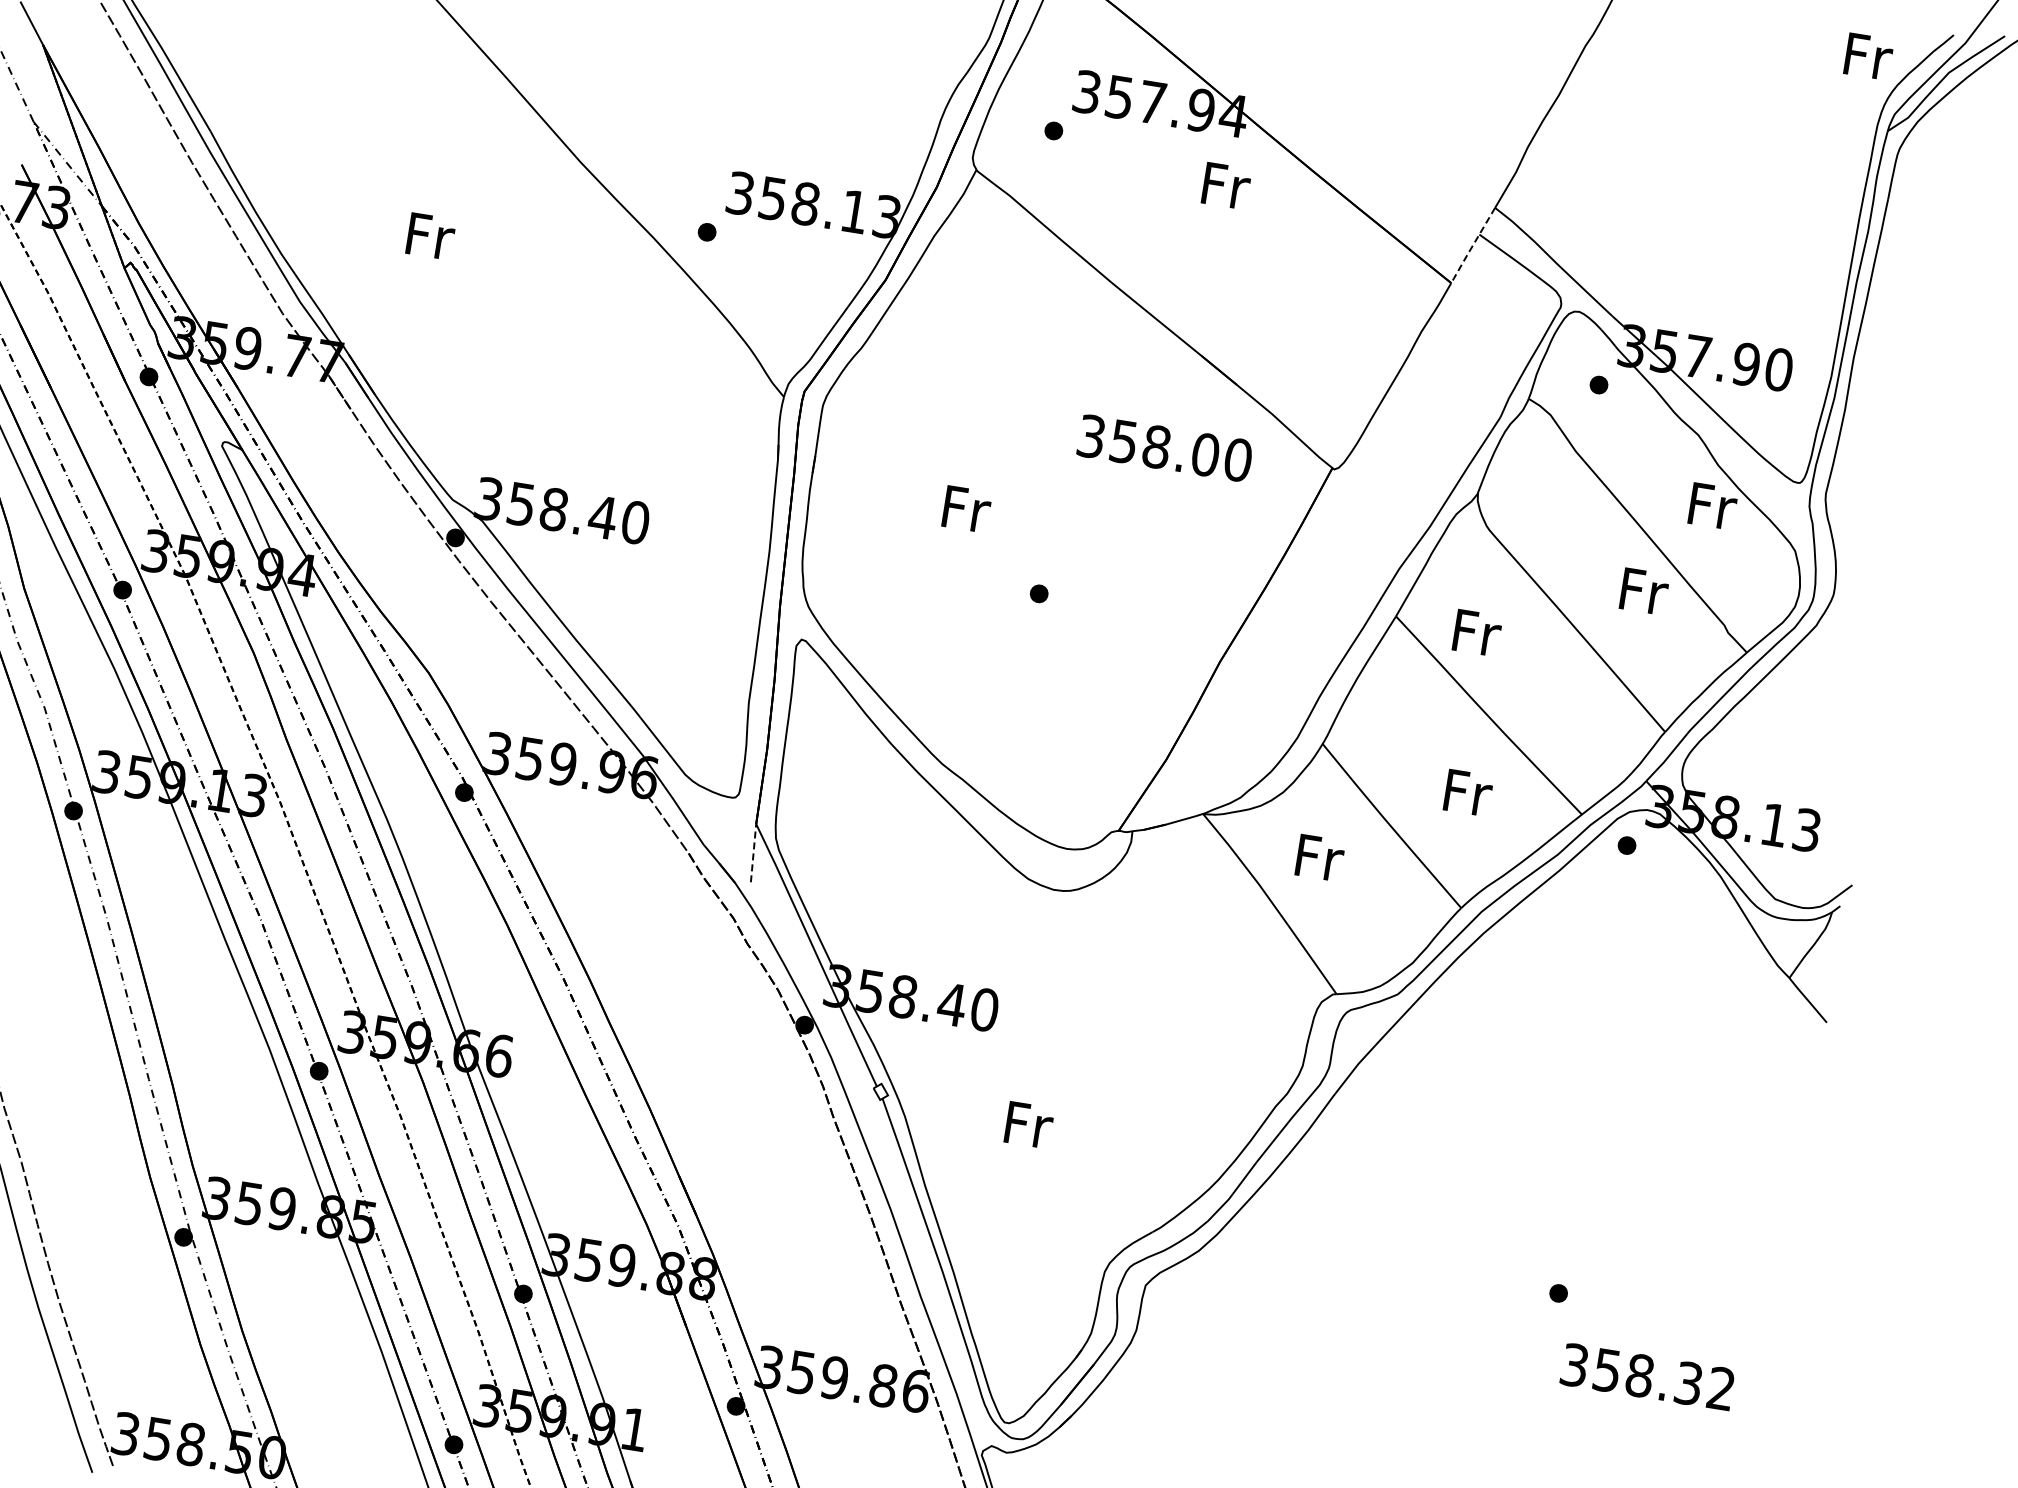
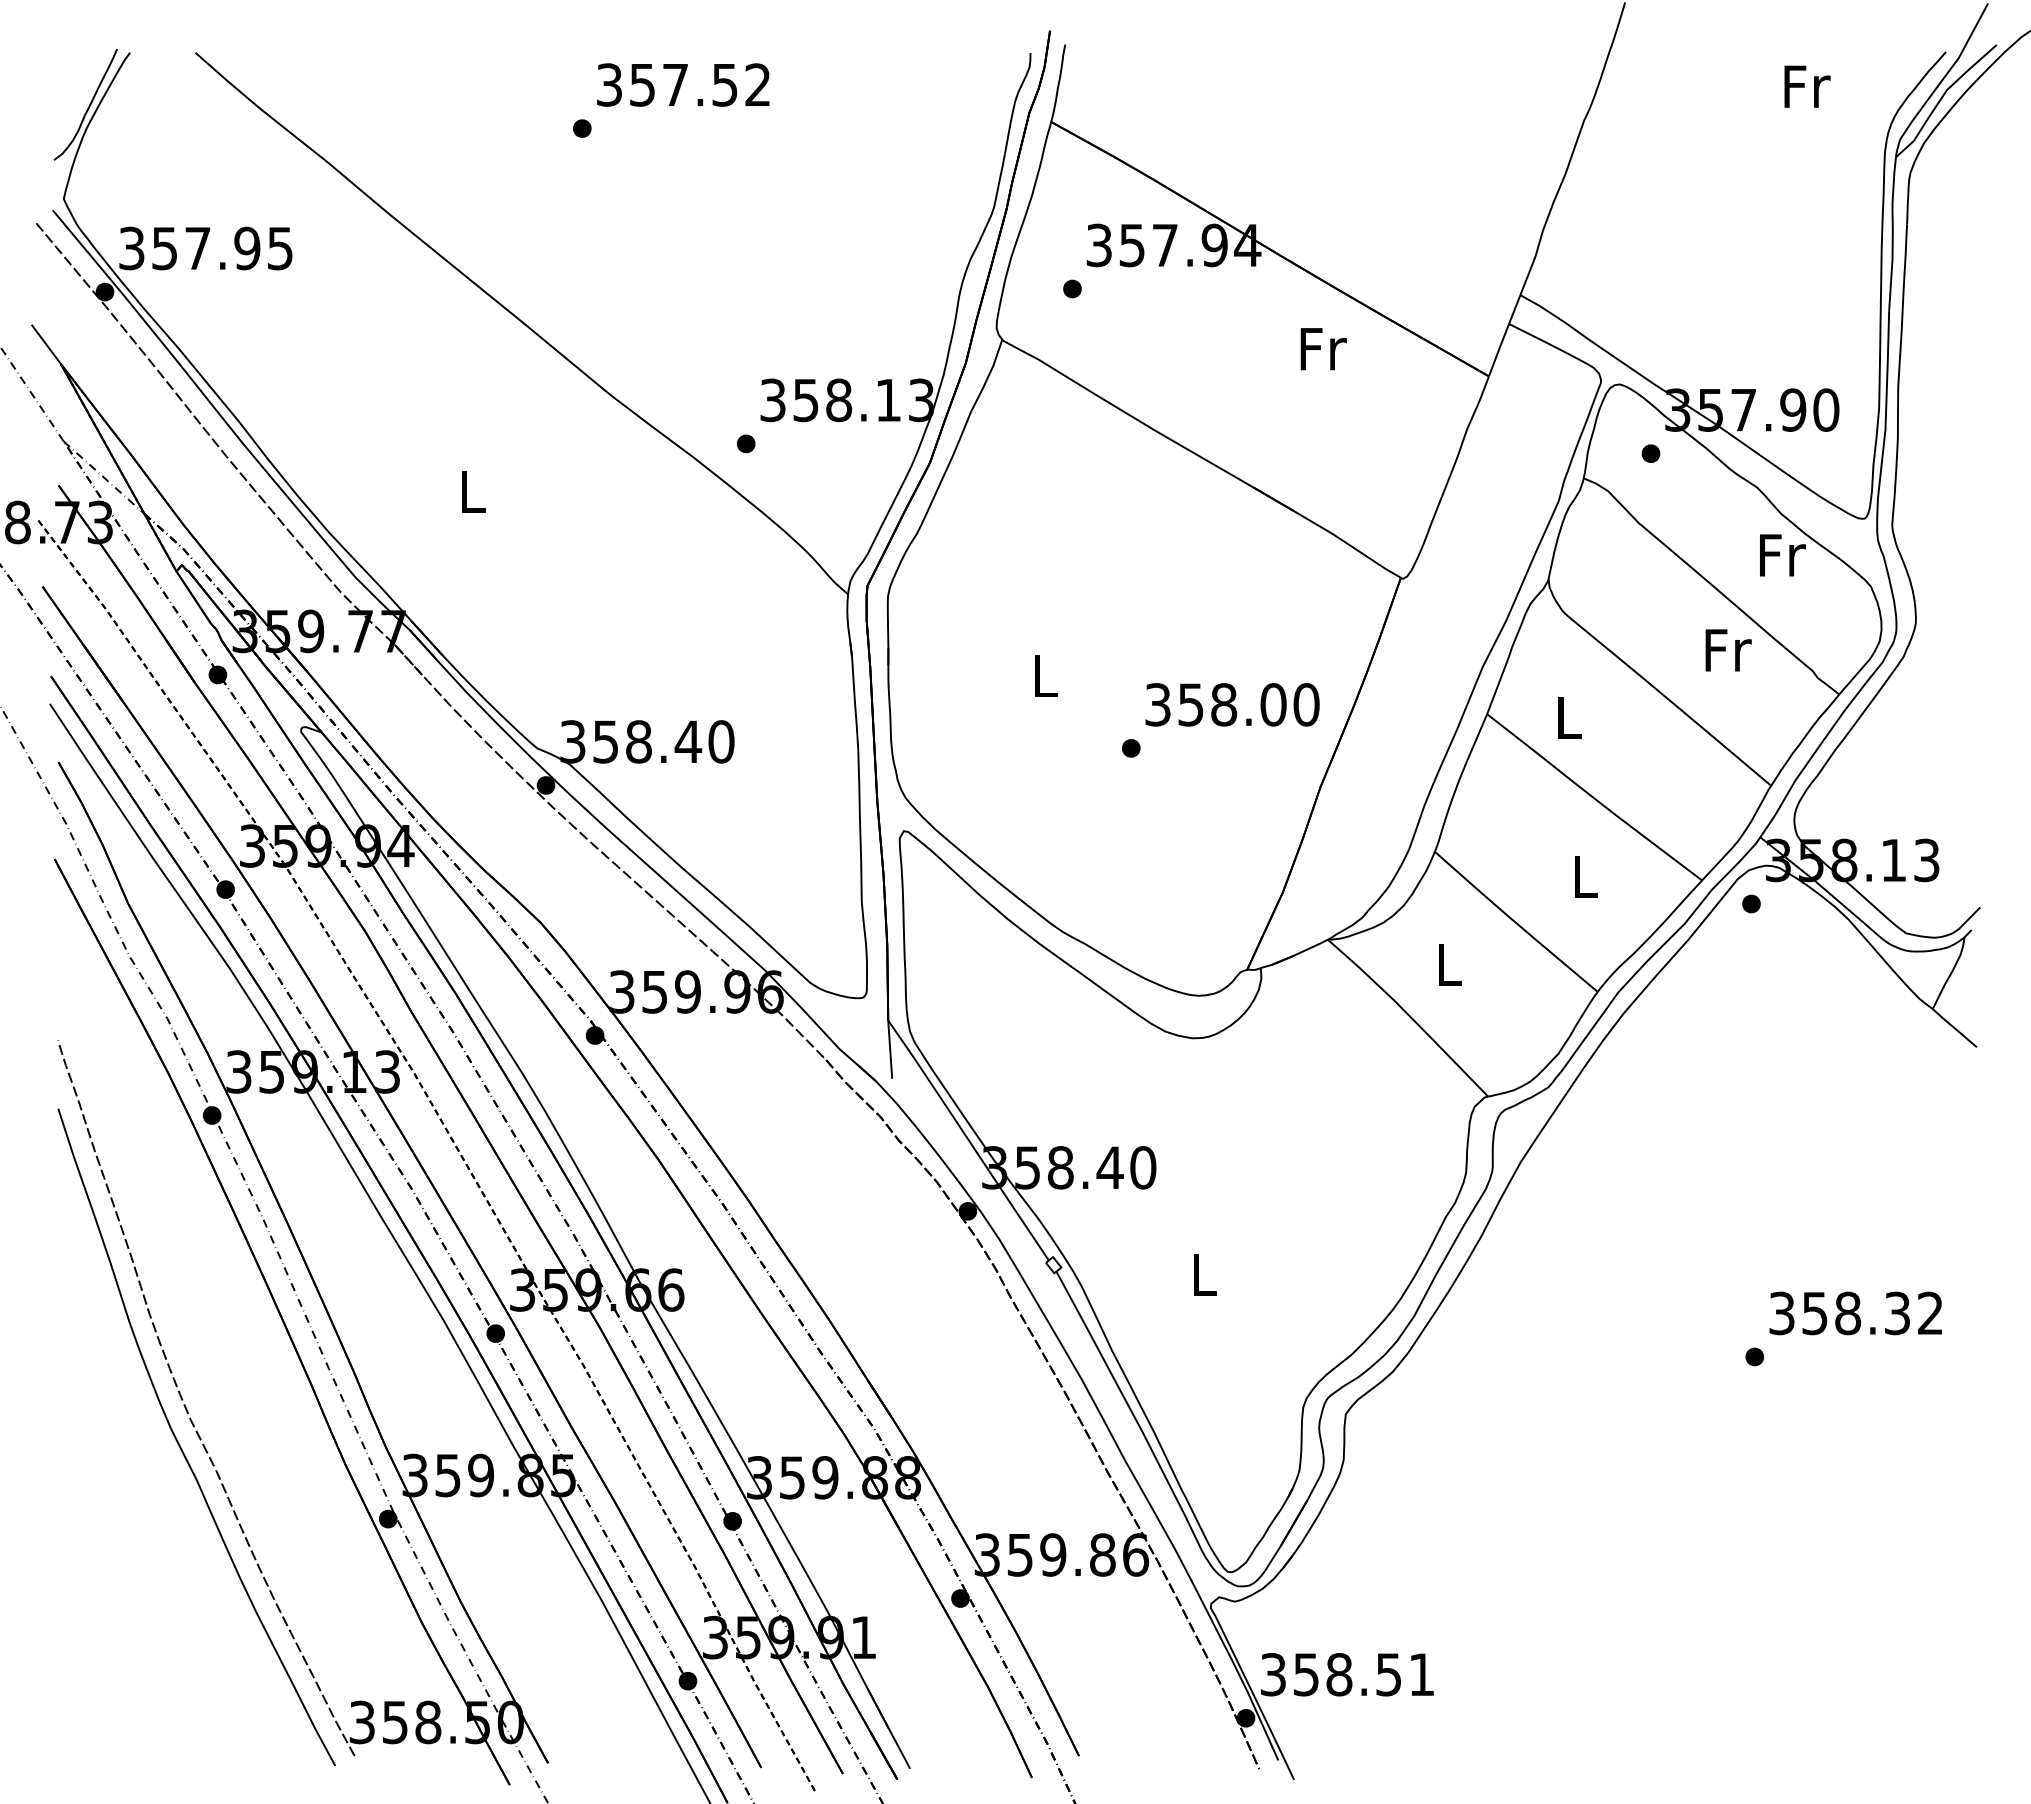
text: (1868, 56) -> (1807, 86), moved
text: (1226, 186) -> (1323, 349), moved
text: (431, 236) -> (474, 491), Fr -> L
line: (1472, 246) -> (1504, 336), dashed -> solid
text: (1165, 448) -> (1232, 704), moved
text: (966, 509) -> (1046, 676), Fr -> L
text: (1477, 632) -> (1570, 717), Fr -> L
text: (1468, 793) -> (1586, 877), Fr -> L
line: (753, 853) -> (890, 1049), dashed -> solid
text: (1320, 857) -> (1450, 964), Fr -> L
text: (1029, 1125) -> (1205, 1274), Fr -> L
text: (1647, 1377) -> (1855, 1313), moved

